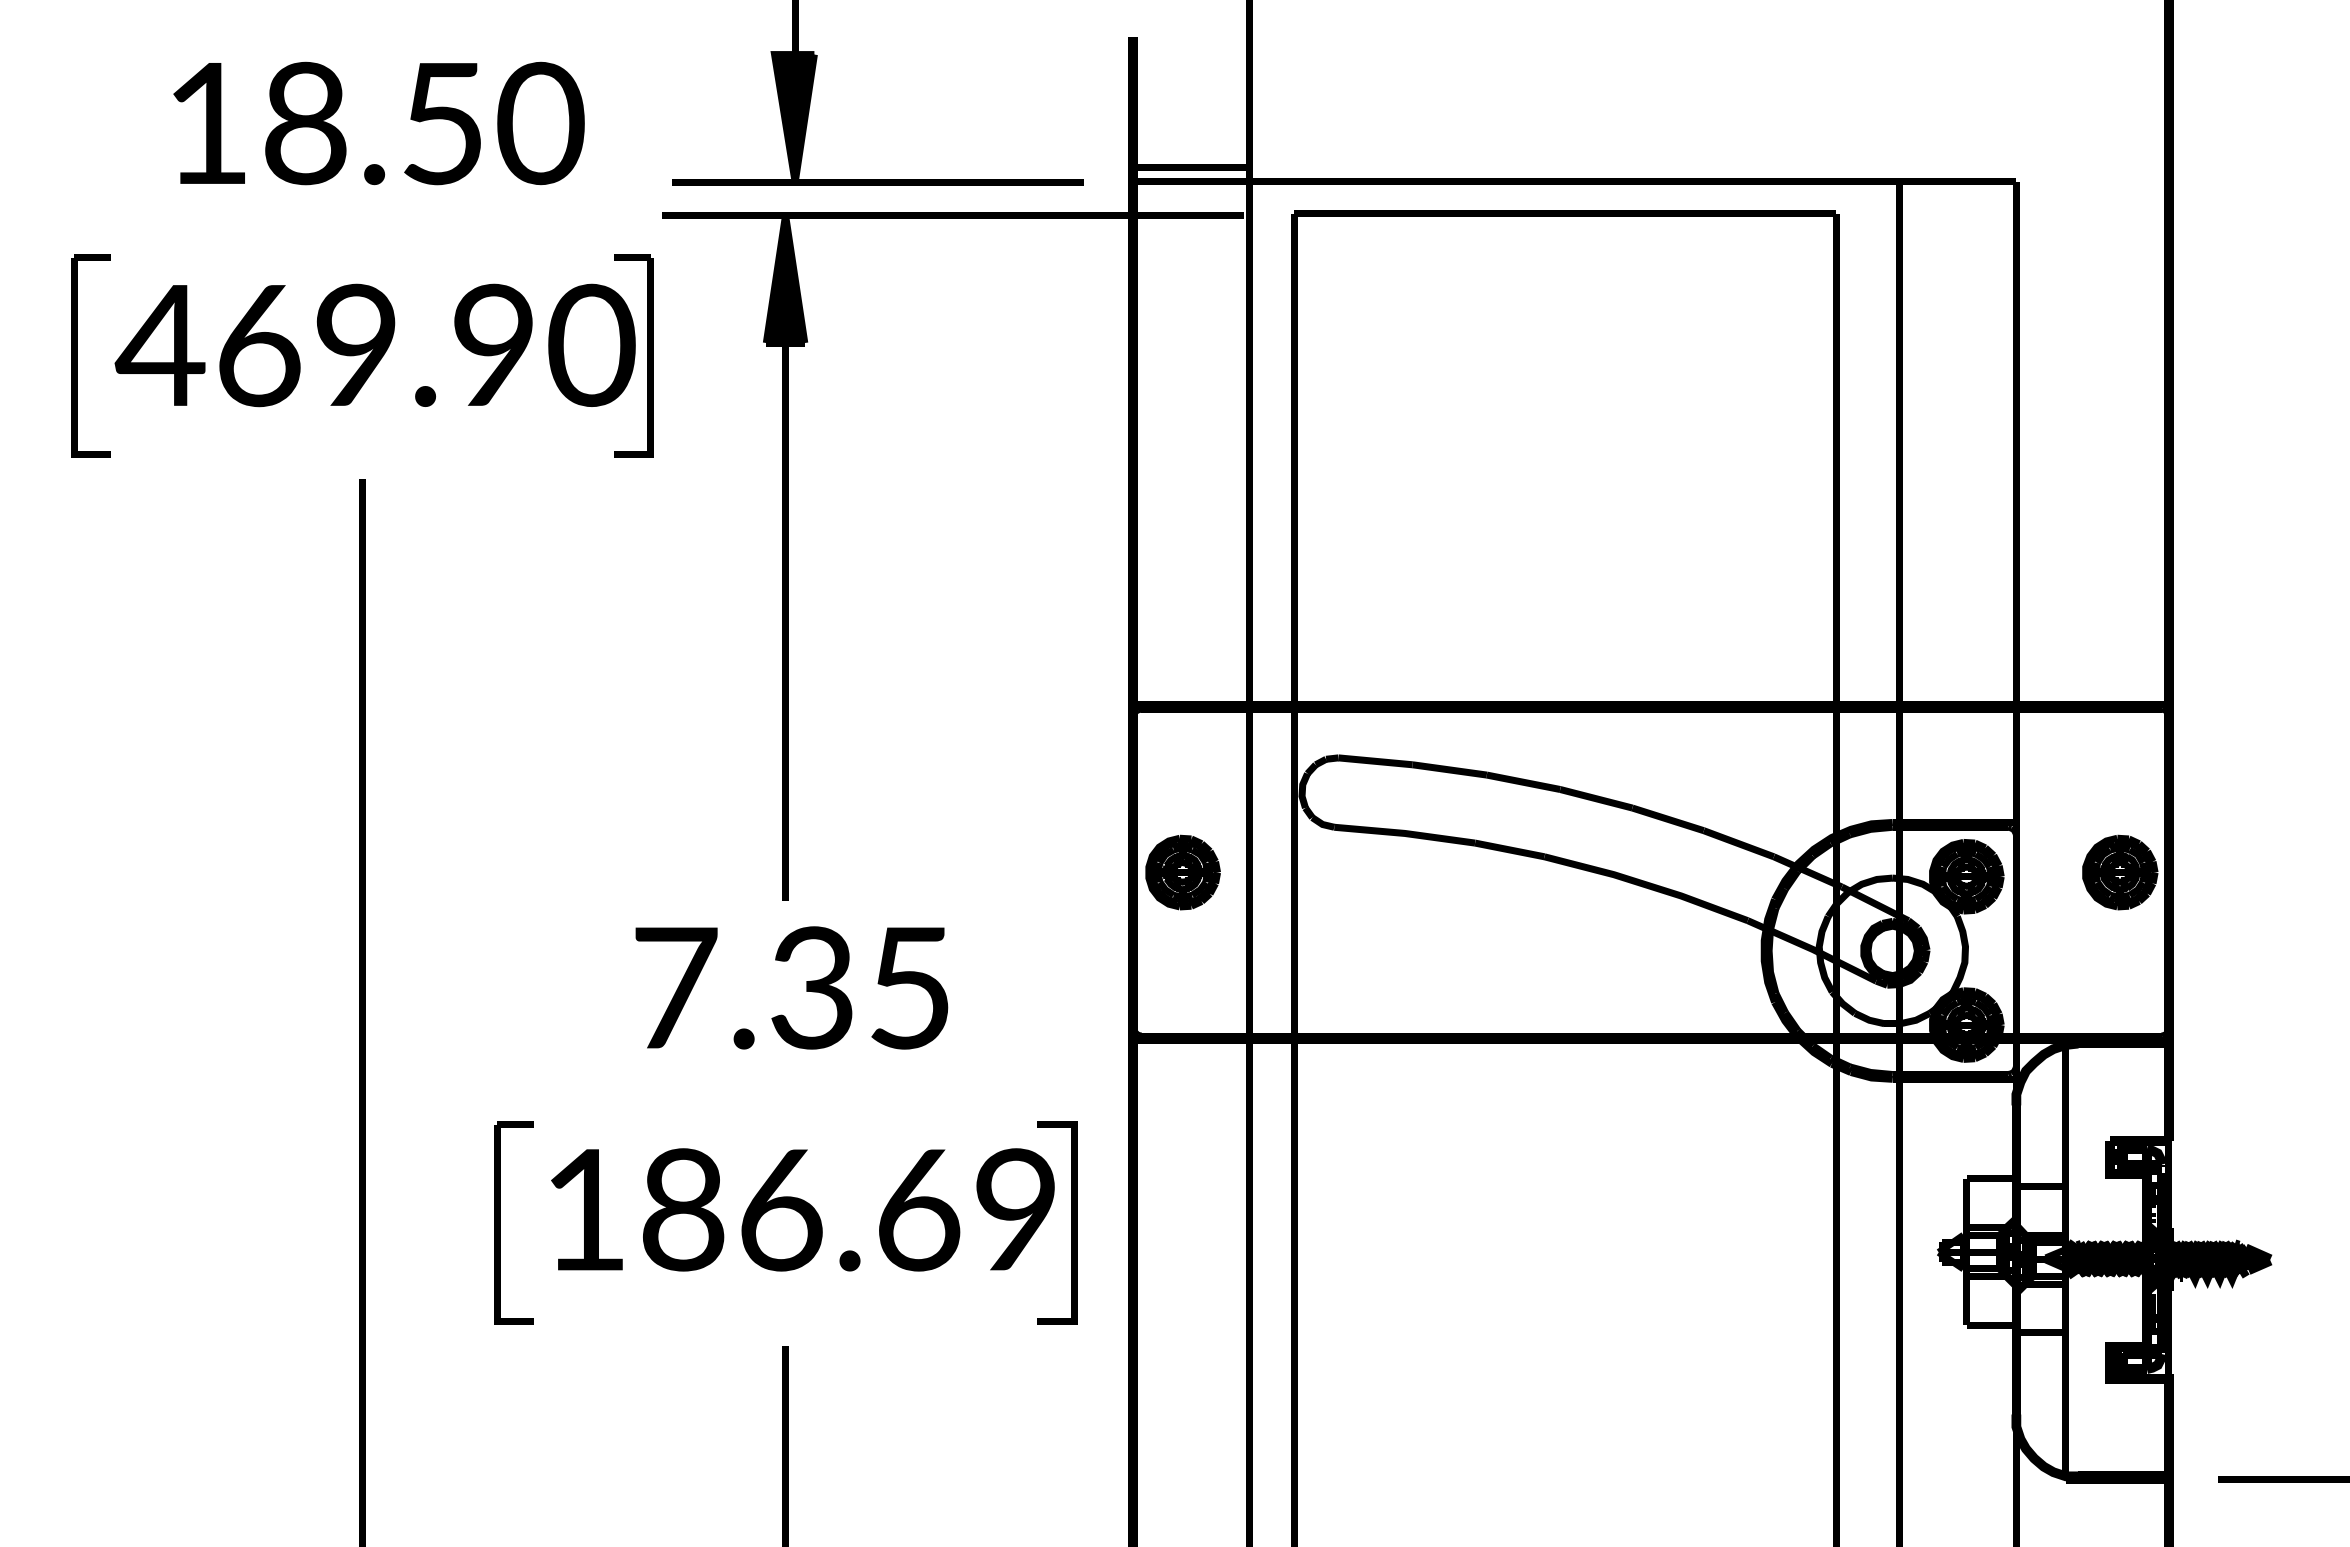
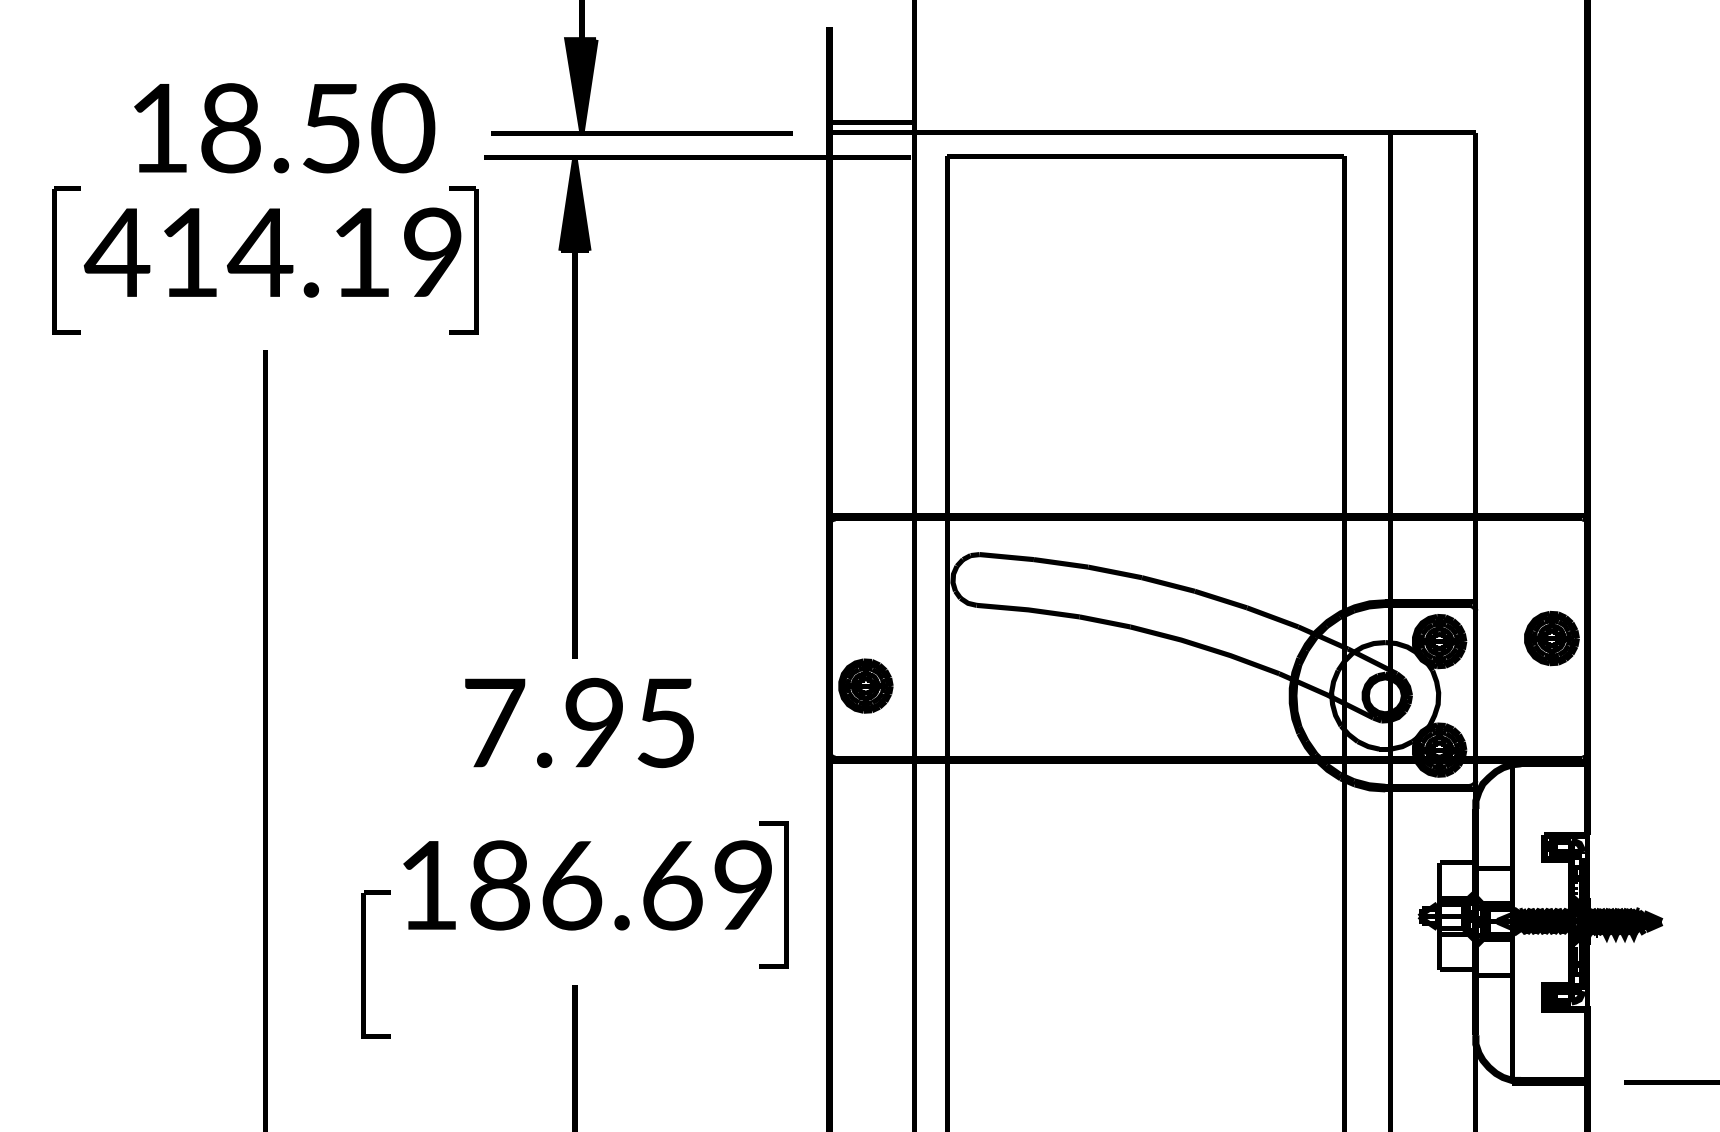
text: (378, 123) -> (284, 128), moved
text: (427, 345) -> (312, 252), 469.90 -> 414.19
part: (1182, 872) -> (865, 686), moved
text: (811, 987) -> (593, 722), 7.35 -> 7.95
part: (500, 1222) -> (366, 964), moved

